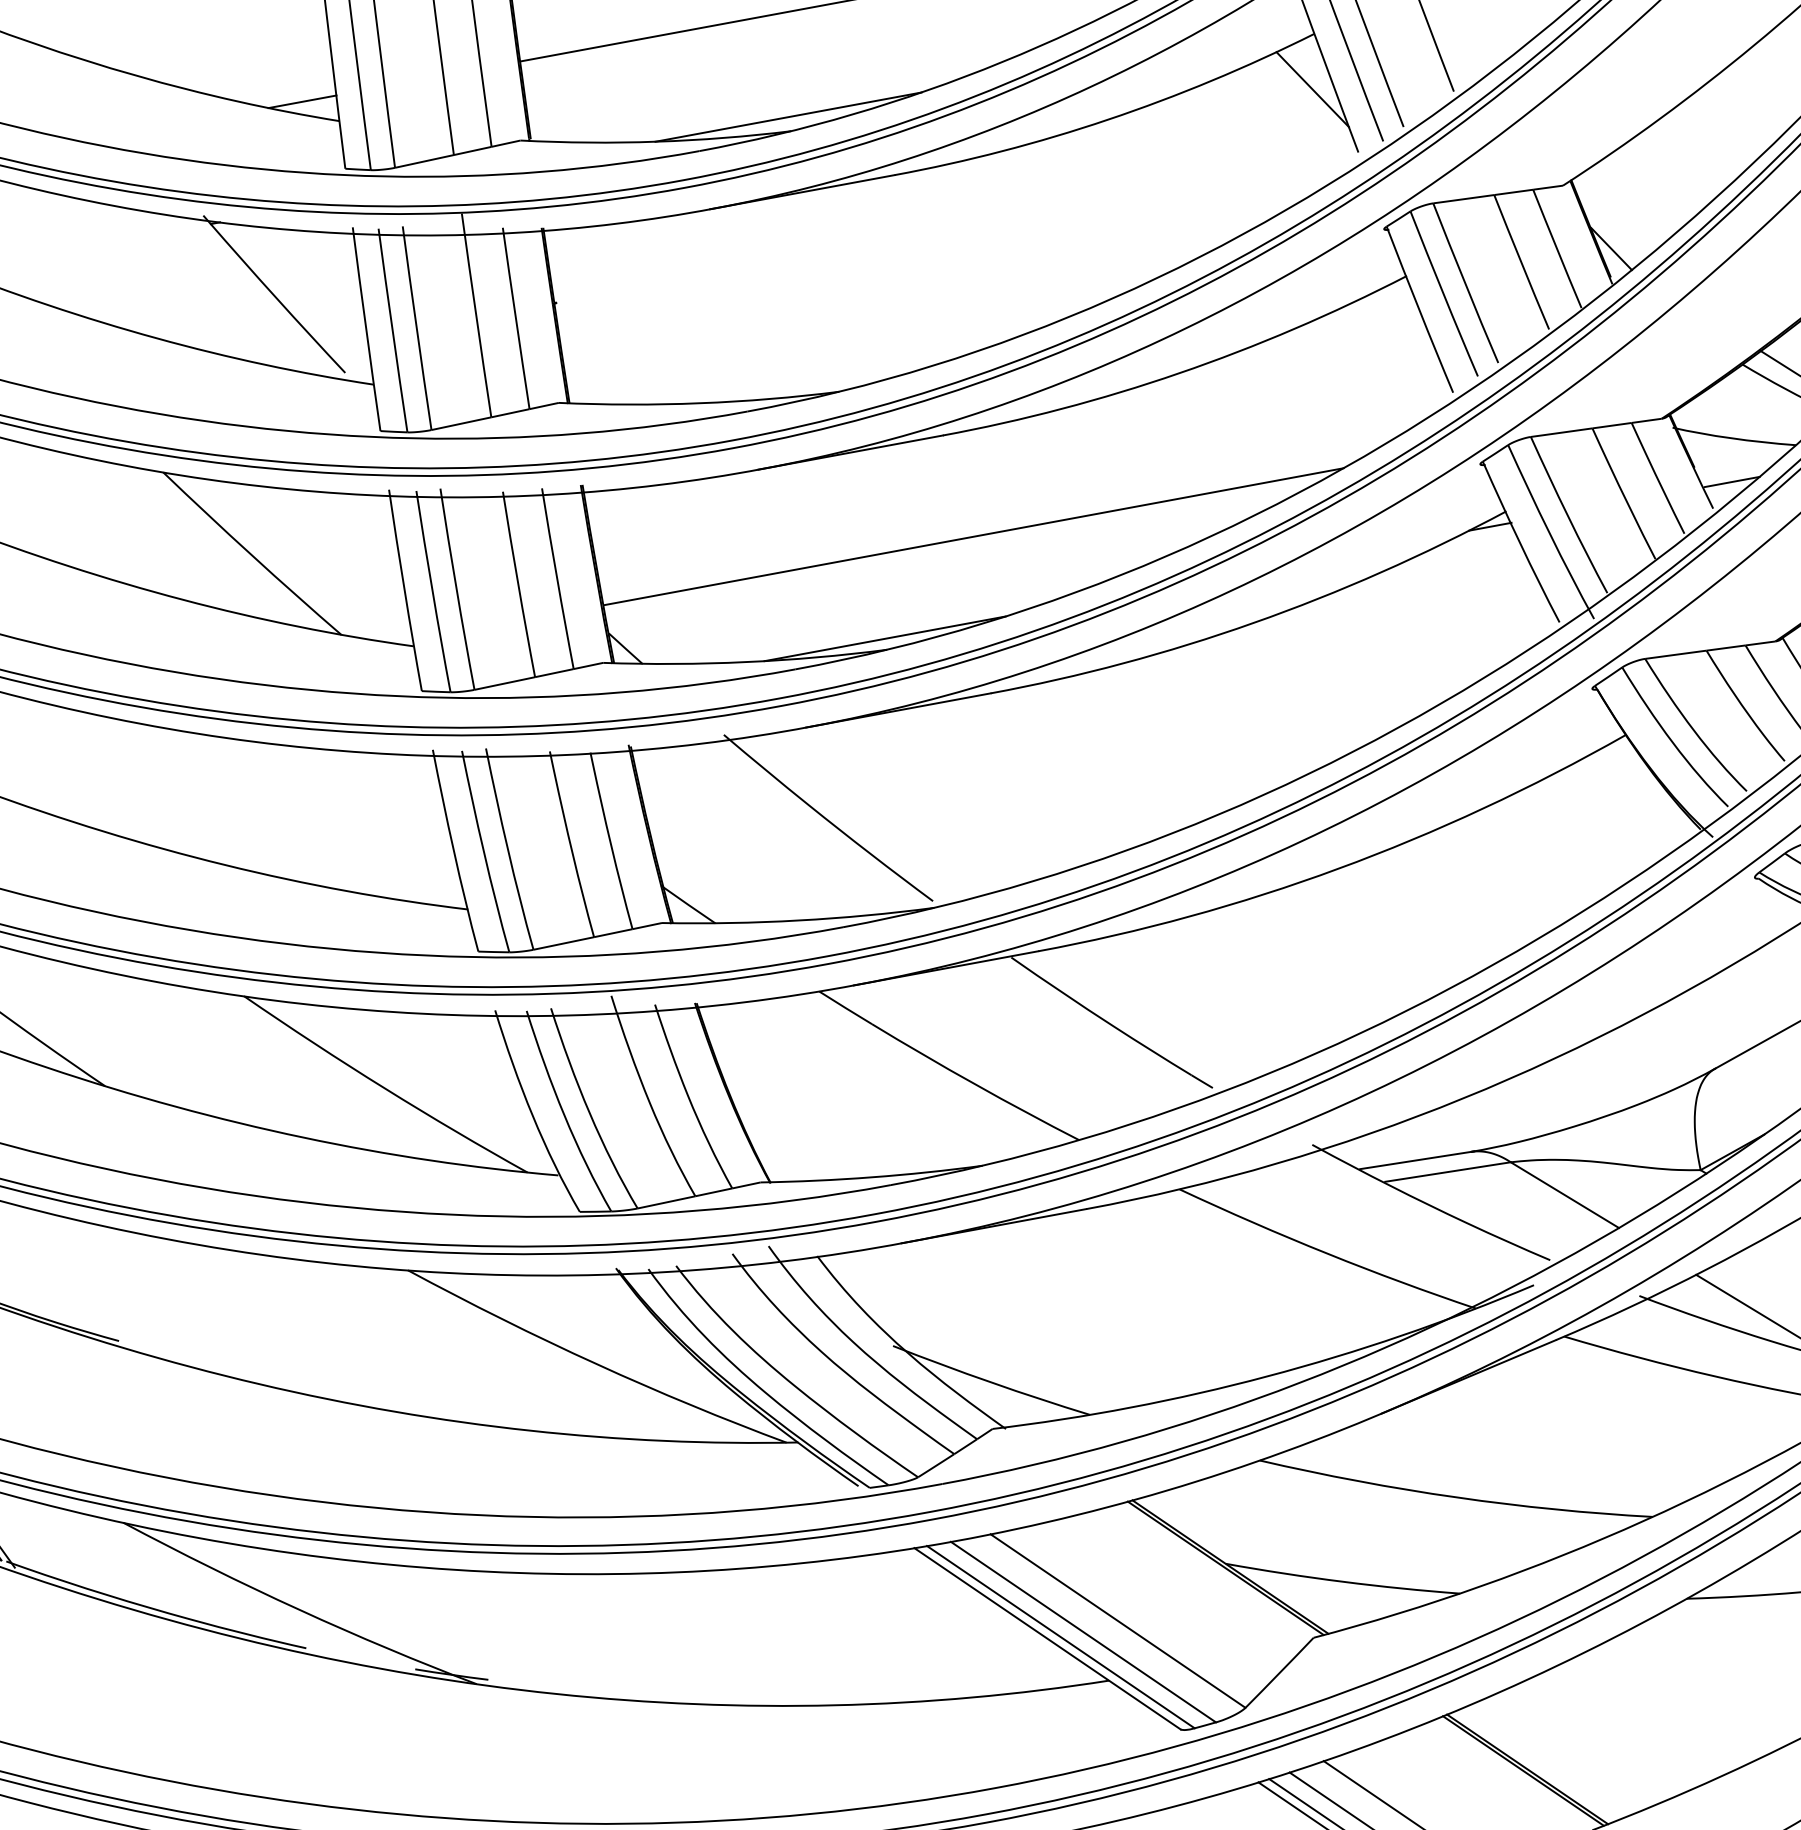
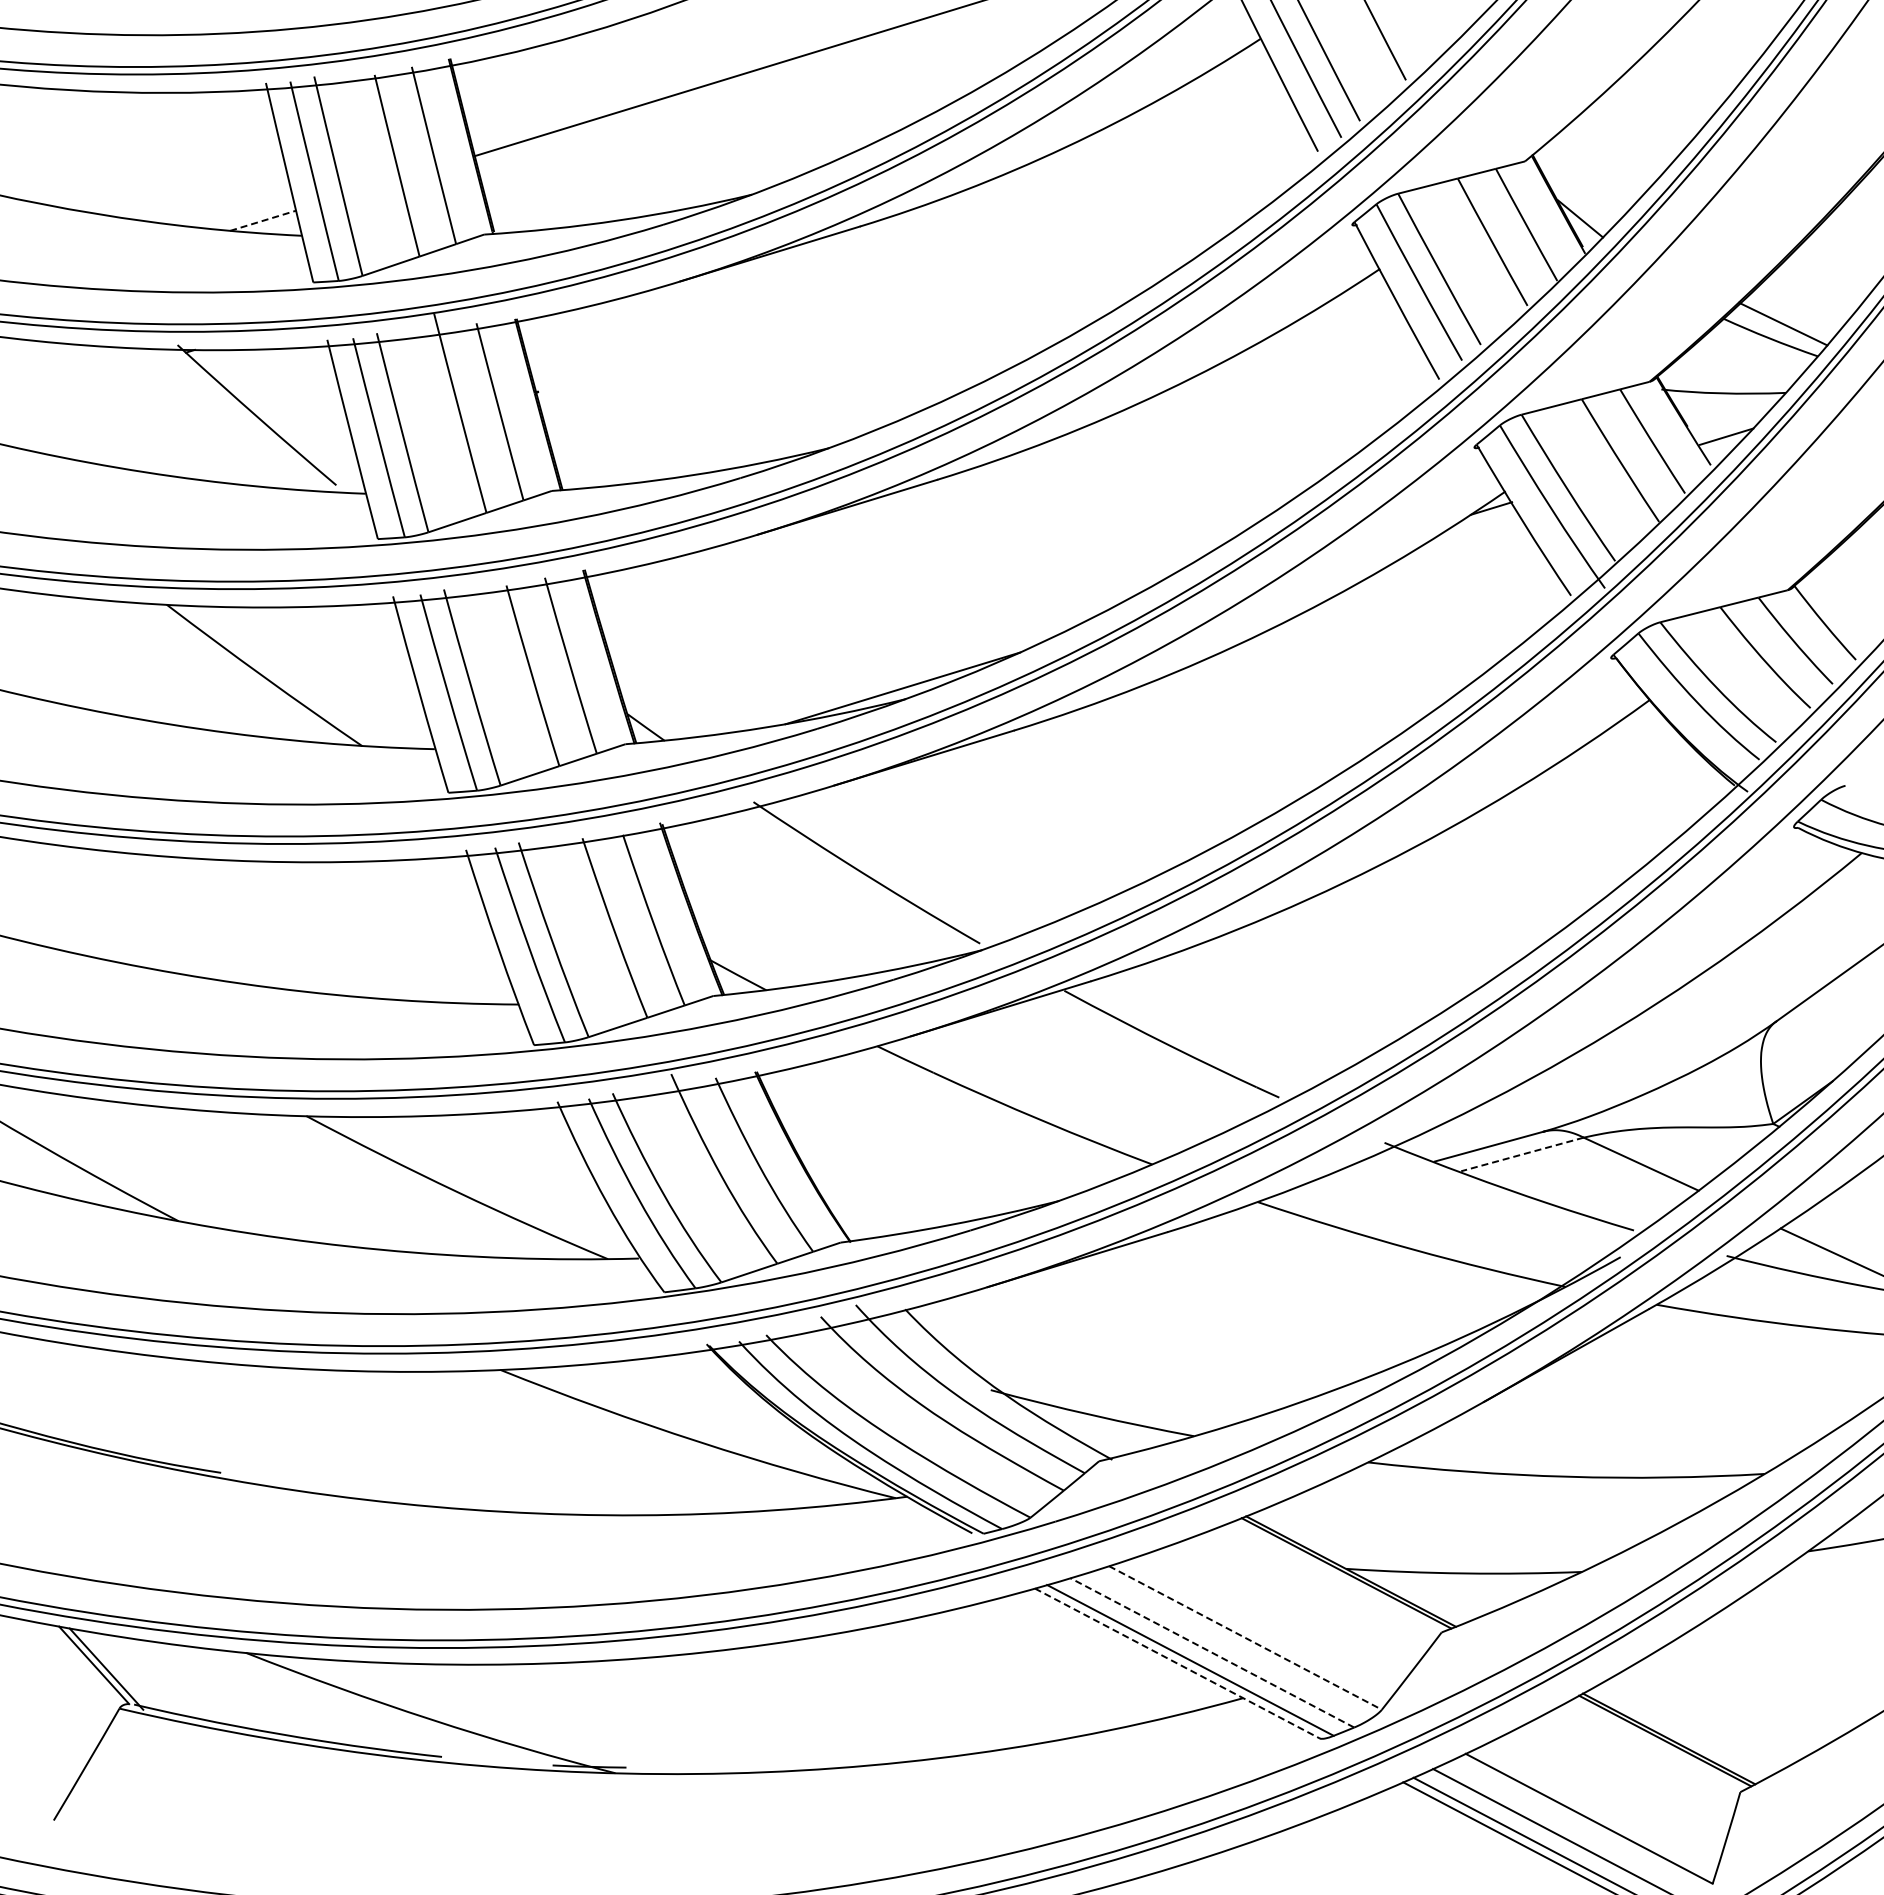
line: (1312, 89) -> (1265, 94), removed
line: (302, 101) -> (263, 220), solid -> dashed
line: (788, 116) -> (747, 180), removed
line: (973, 536) -> (979, 576), removed
line: (1448, 1172) -> (1522, 1154), solid -> dashed
line: (1118, 1621) -> (1245, 1638), solid -> dashed
line: (1082, 1631) -> (1211, 1652), solid -> dashed
line: (1047, 1638) -> (1177, 1663), solid -> dashed

